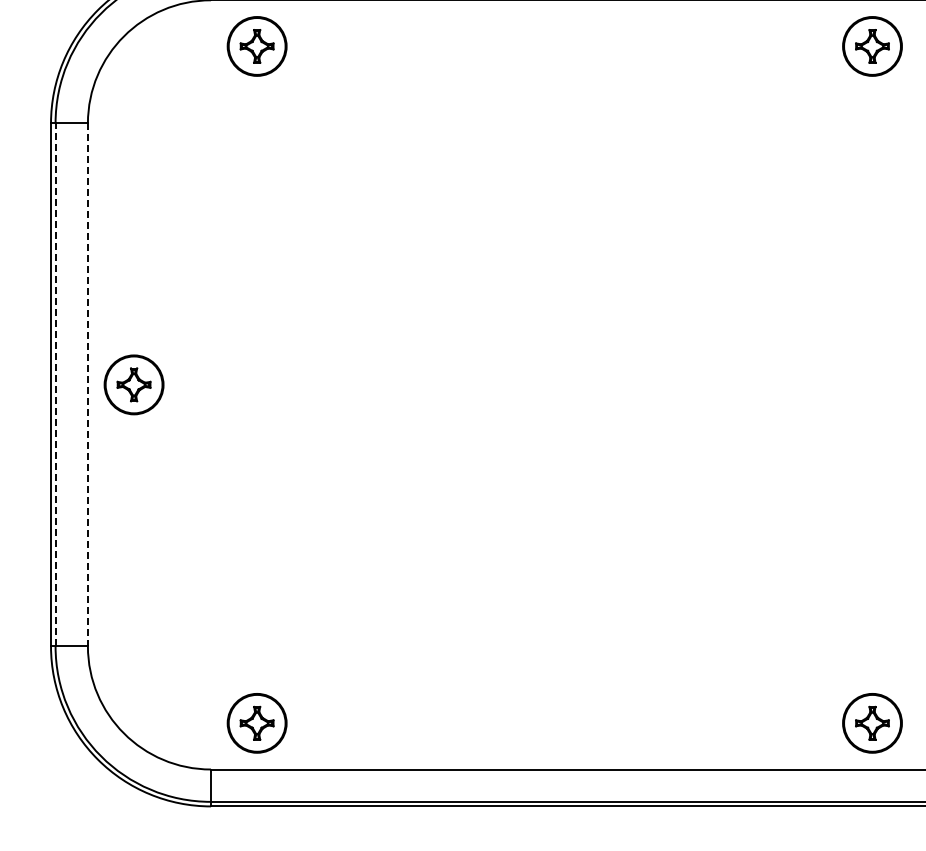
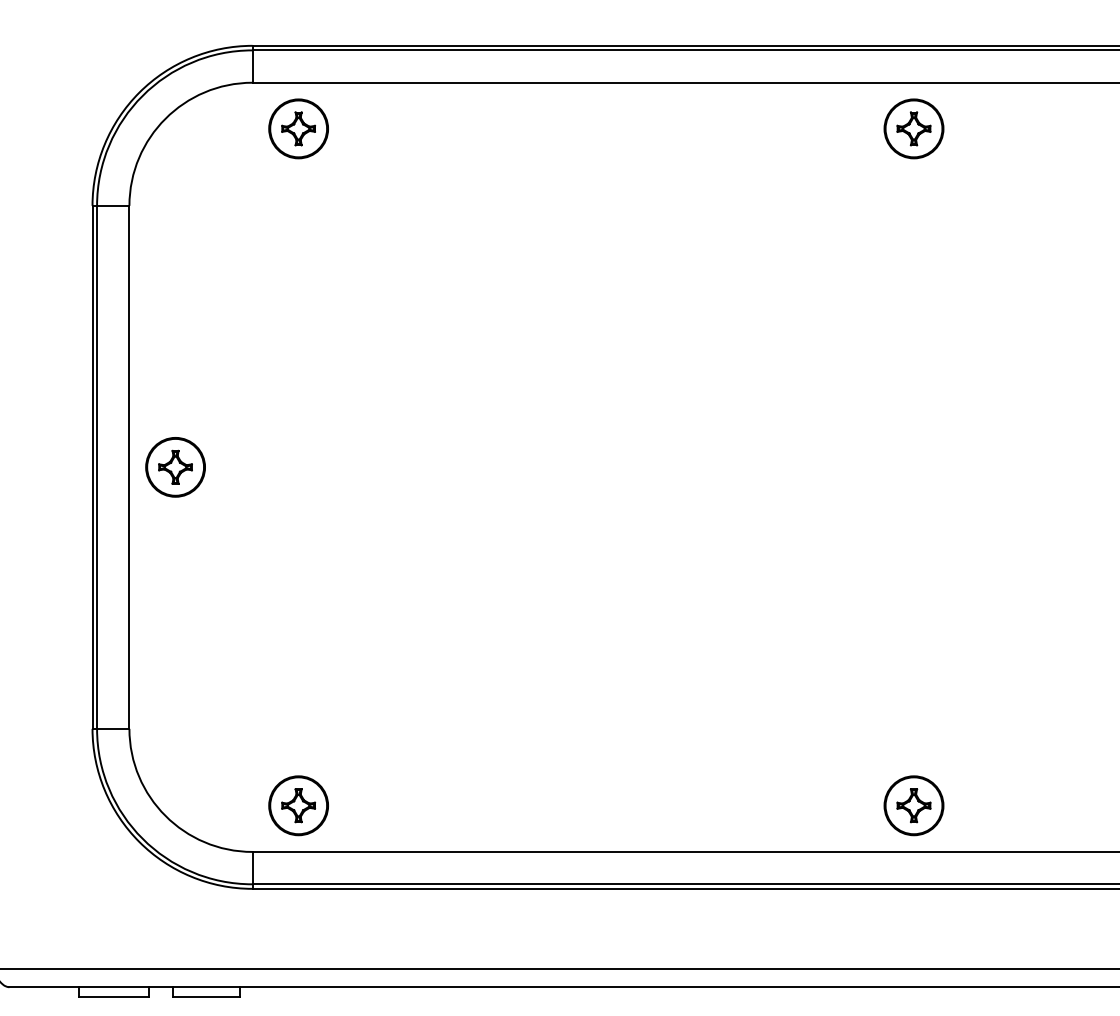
line: (56, 385) -> (97, 467), dashed -> solid
line: (88, 385) -> (129, 467), dashed -> solid

